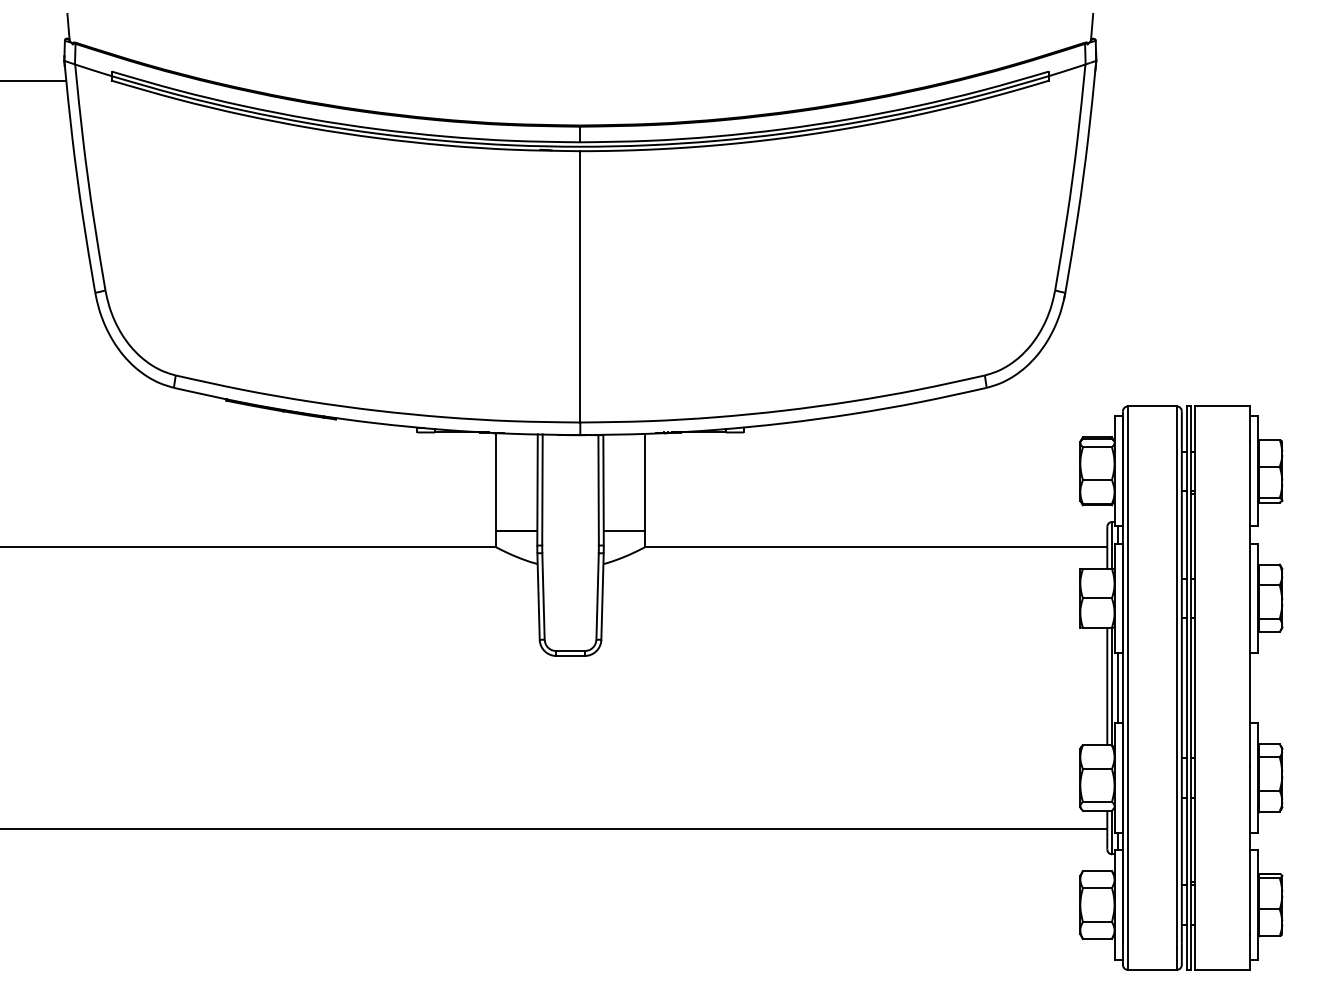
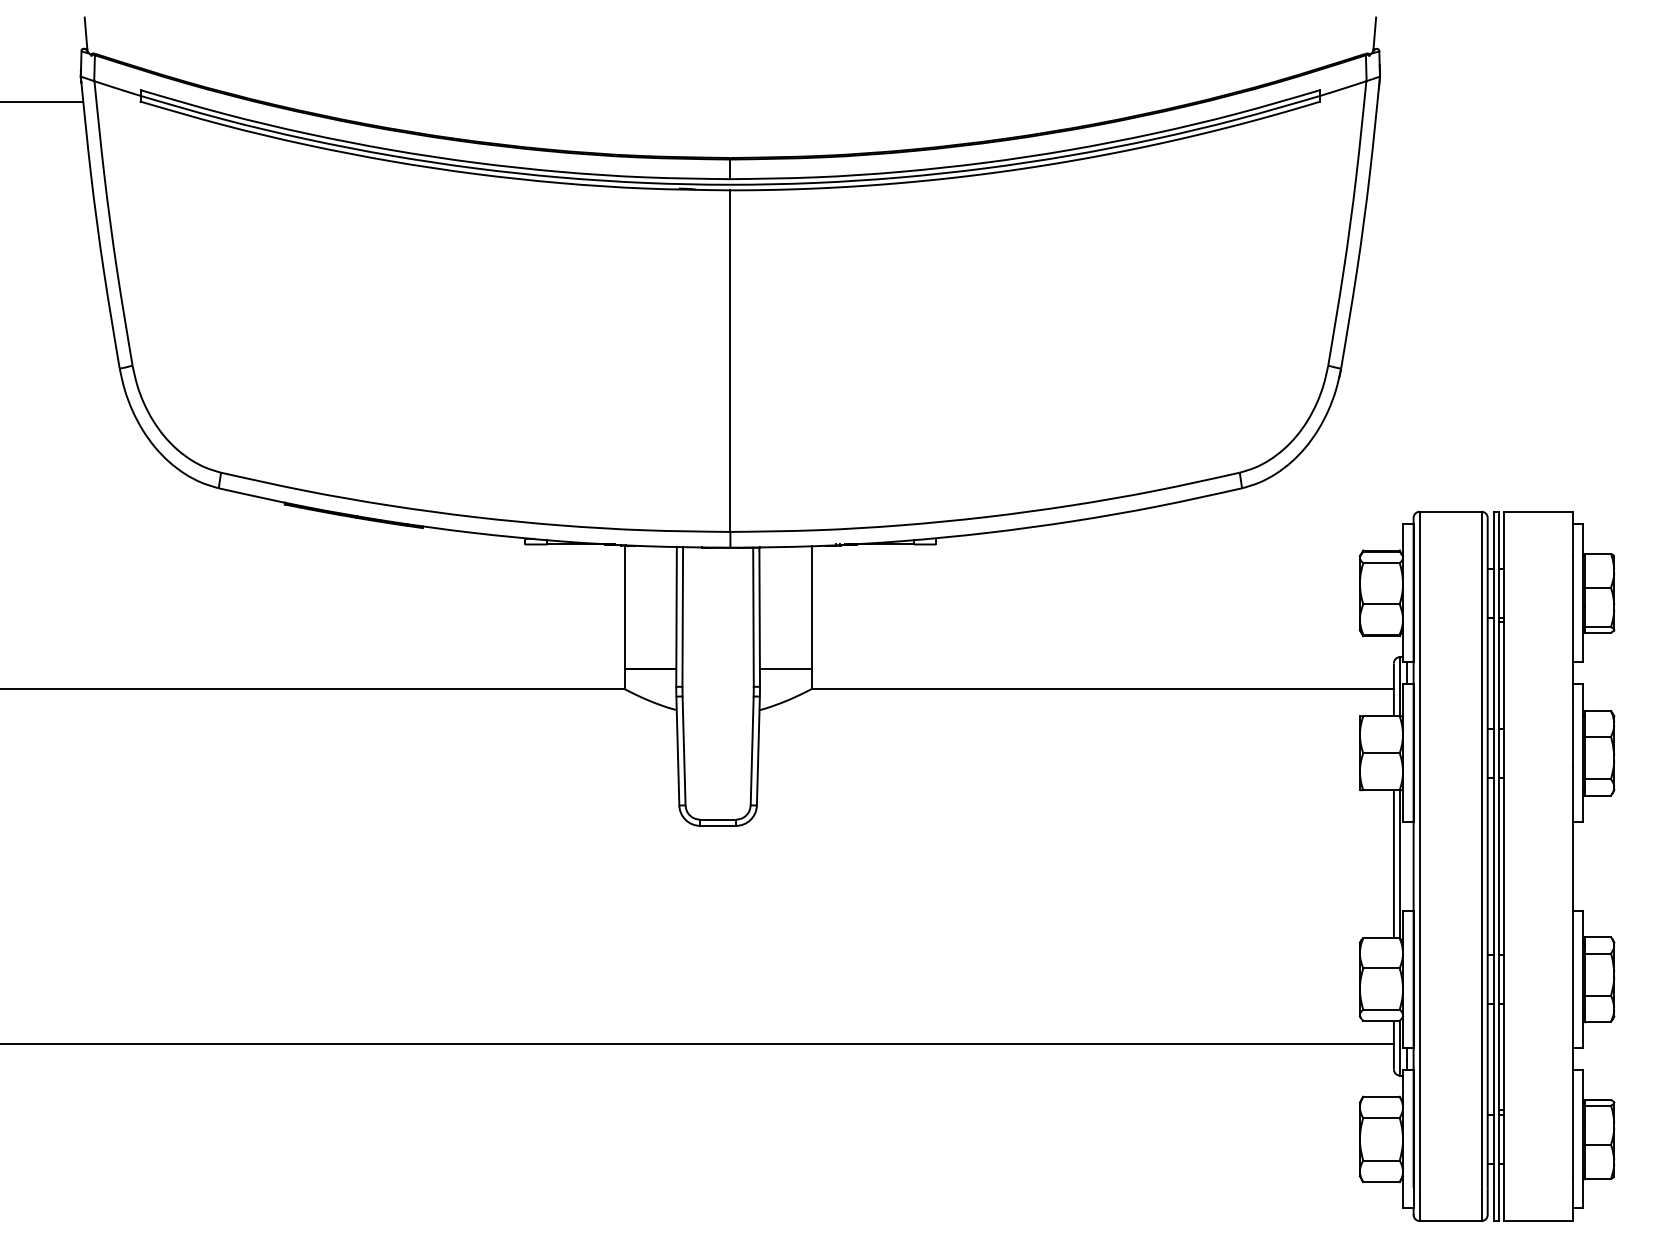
line: (1118, 688) -> (1407, 866), removed

